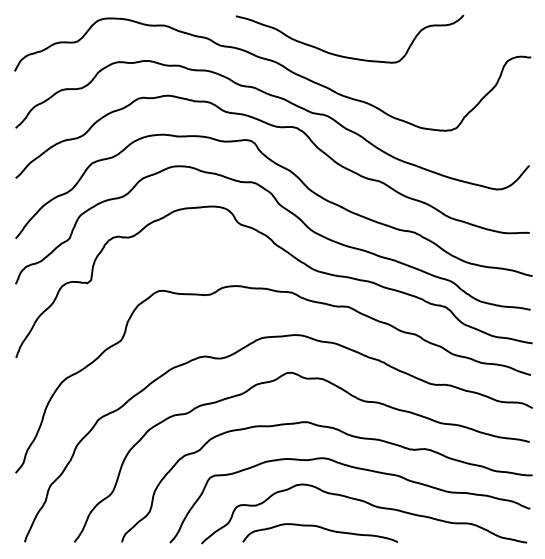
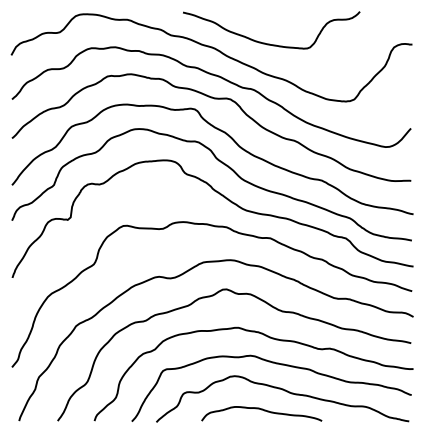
curve: (320, 528) -> (261, 410), moved

